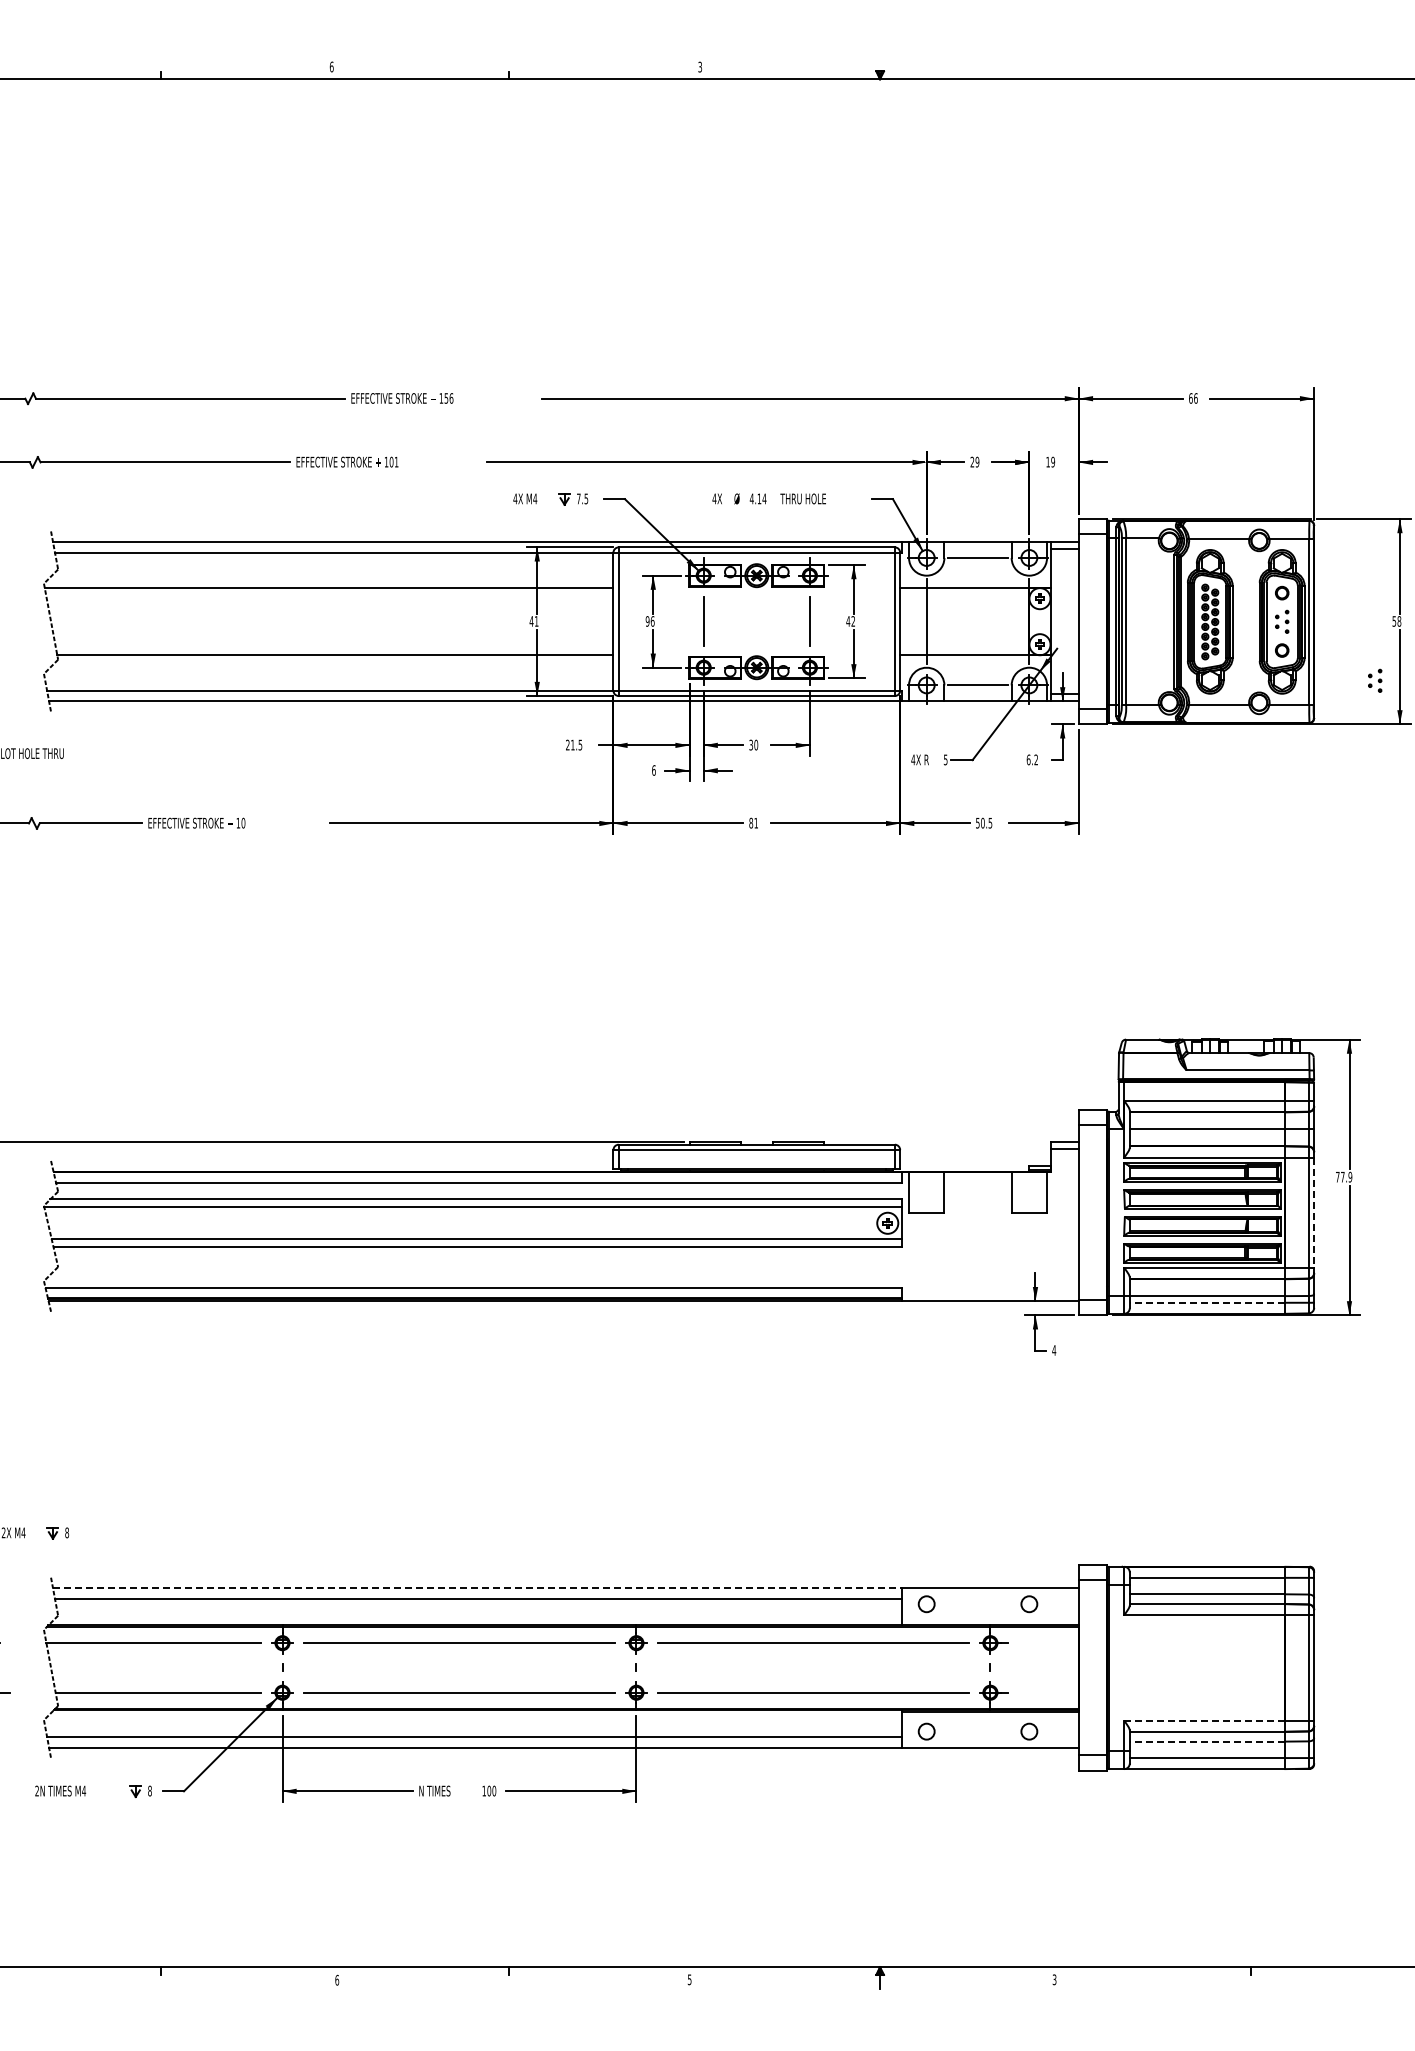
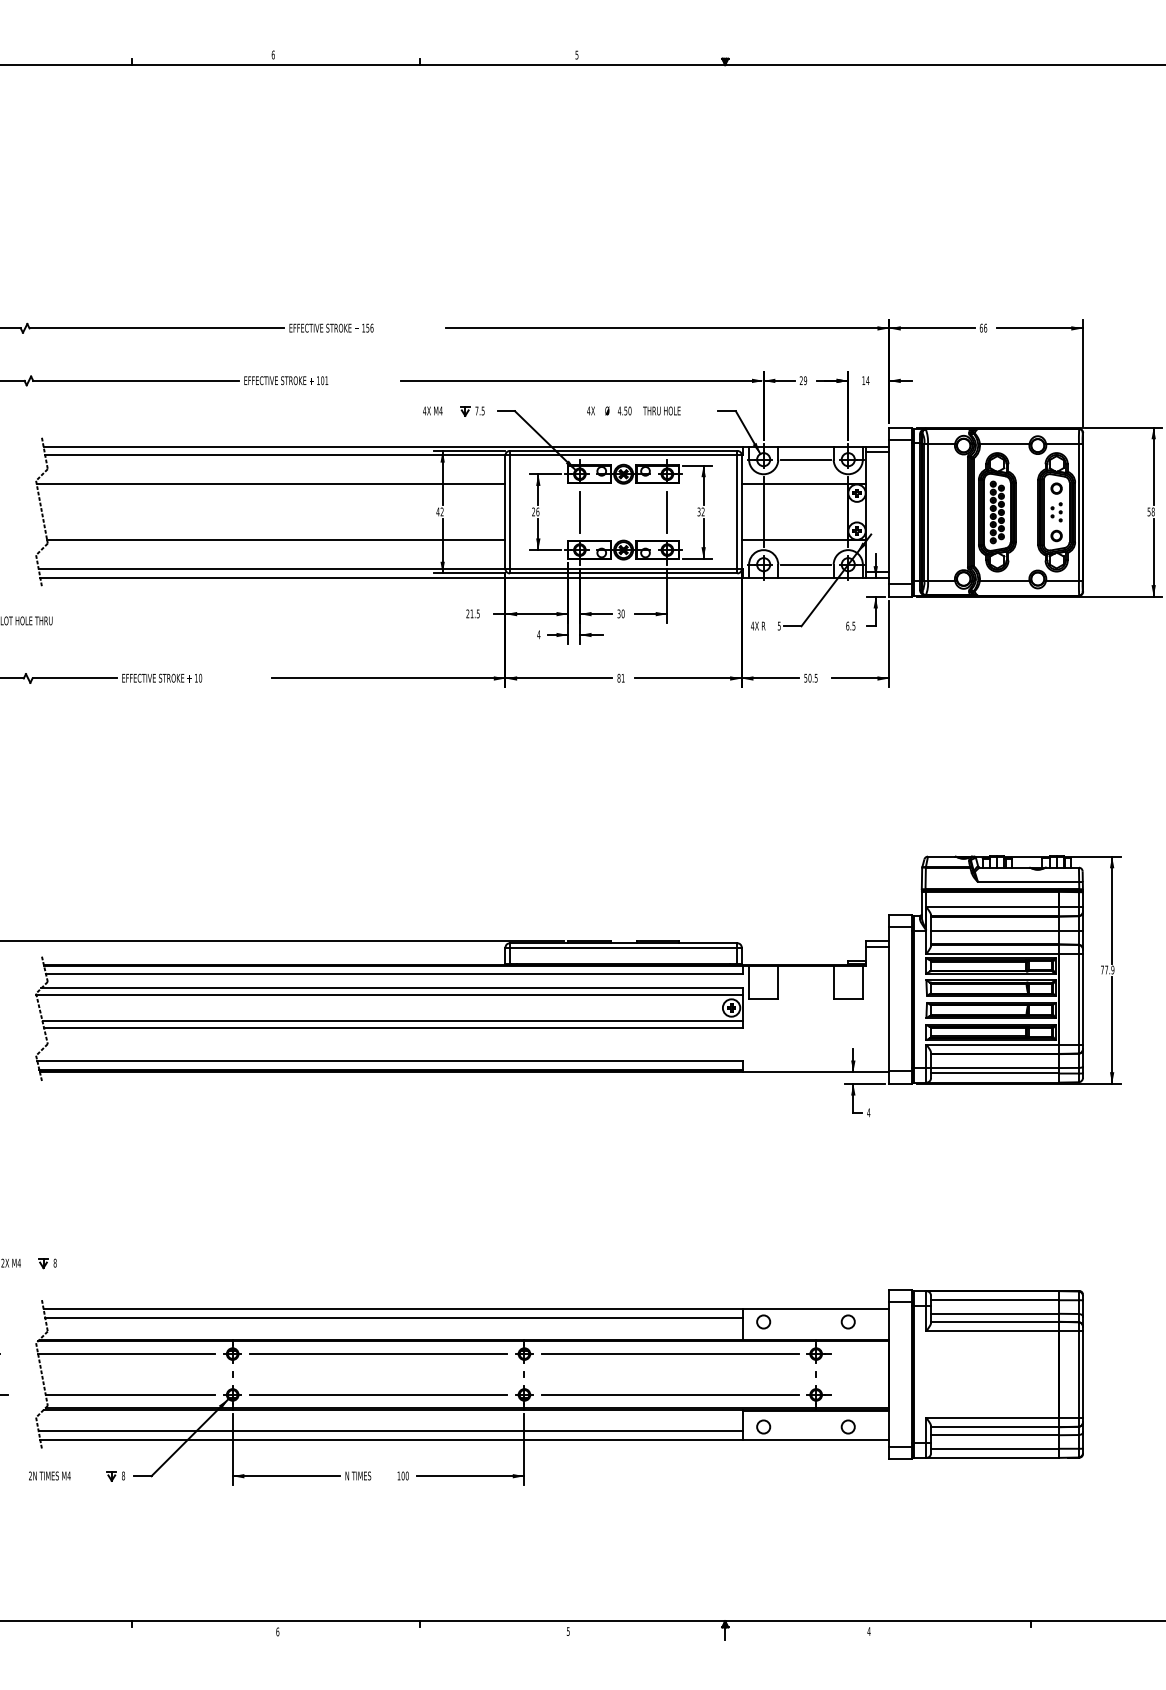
text: (699, 66) -> (576, 54), 3 -> 5
text: (1053, 461) -> (868, 380), 19 -> 14
text: (761, 498) -> (627, 410), 4.14 -> 4.50
text: (536, 621) -> (442, 512), 41 -> 42
text: (647, 621) -> (533, 512), 96 -> 26
text: (848, 621) -> (699, 512), 42 -> 32
part: (1375, 680) -> (1133, 560), removed
text: (1035, 759) -> (853, 625), 6.2 -> 6.5
text: (653, 770) -> (538, 634), 6 -> 4
line: (1314, 1213) -> (1083, 999), dashed -> solid
line: (1207, 1302) -> (995, 1073), dashed -> solid
line: (477, 1588) -> (393, 1309), dashed -> solid
line: (1204, 1720) -> (992, 1417), dashed -> solid
line: (1207, 1741) -> (995, 1435), dashed -> solid
text: (1054, 1979) -> (868, 1631), 3 -> 4

